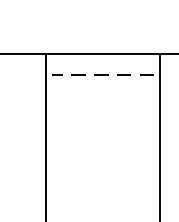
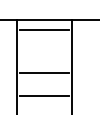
line: (103, 73) -> (44, 29), dashed -> solid
line: (101, 163) -> (43, 72), added
line: (101, 210) -> (43, 95), added

